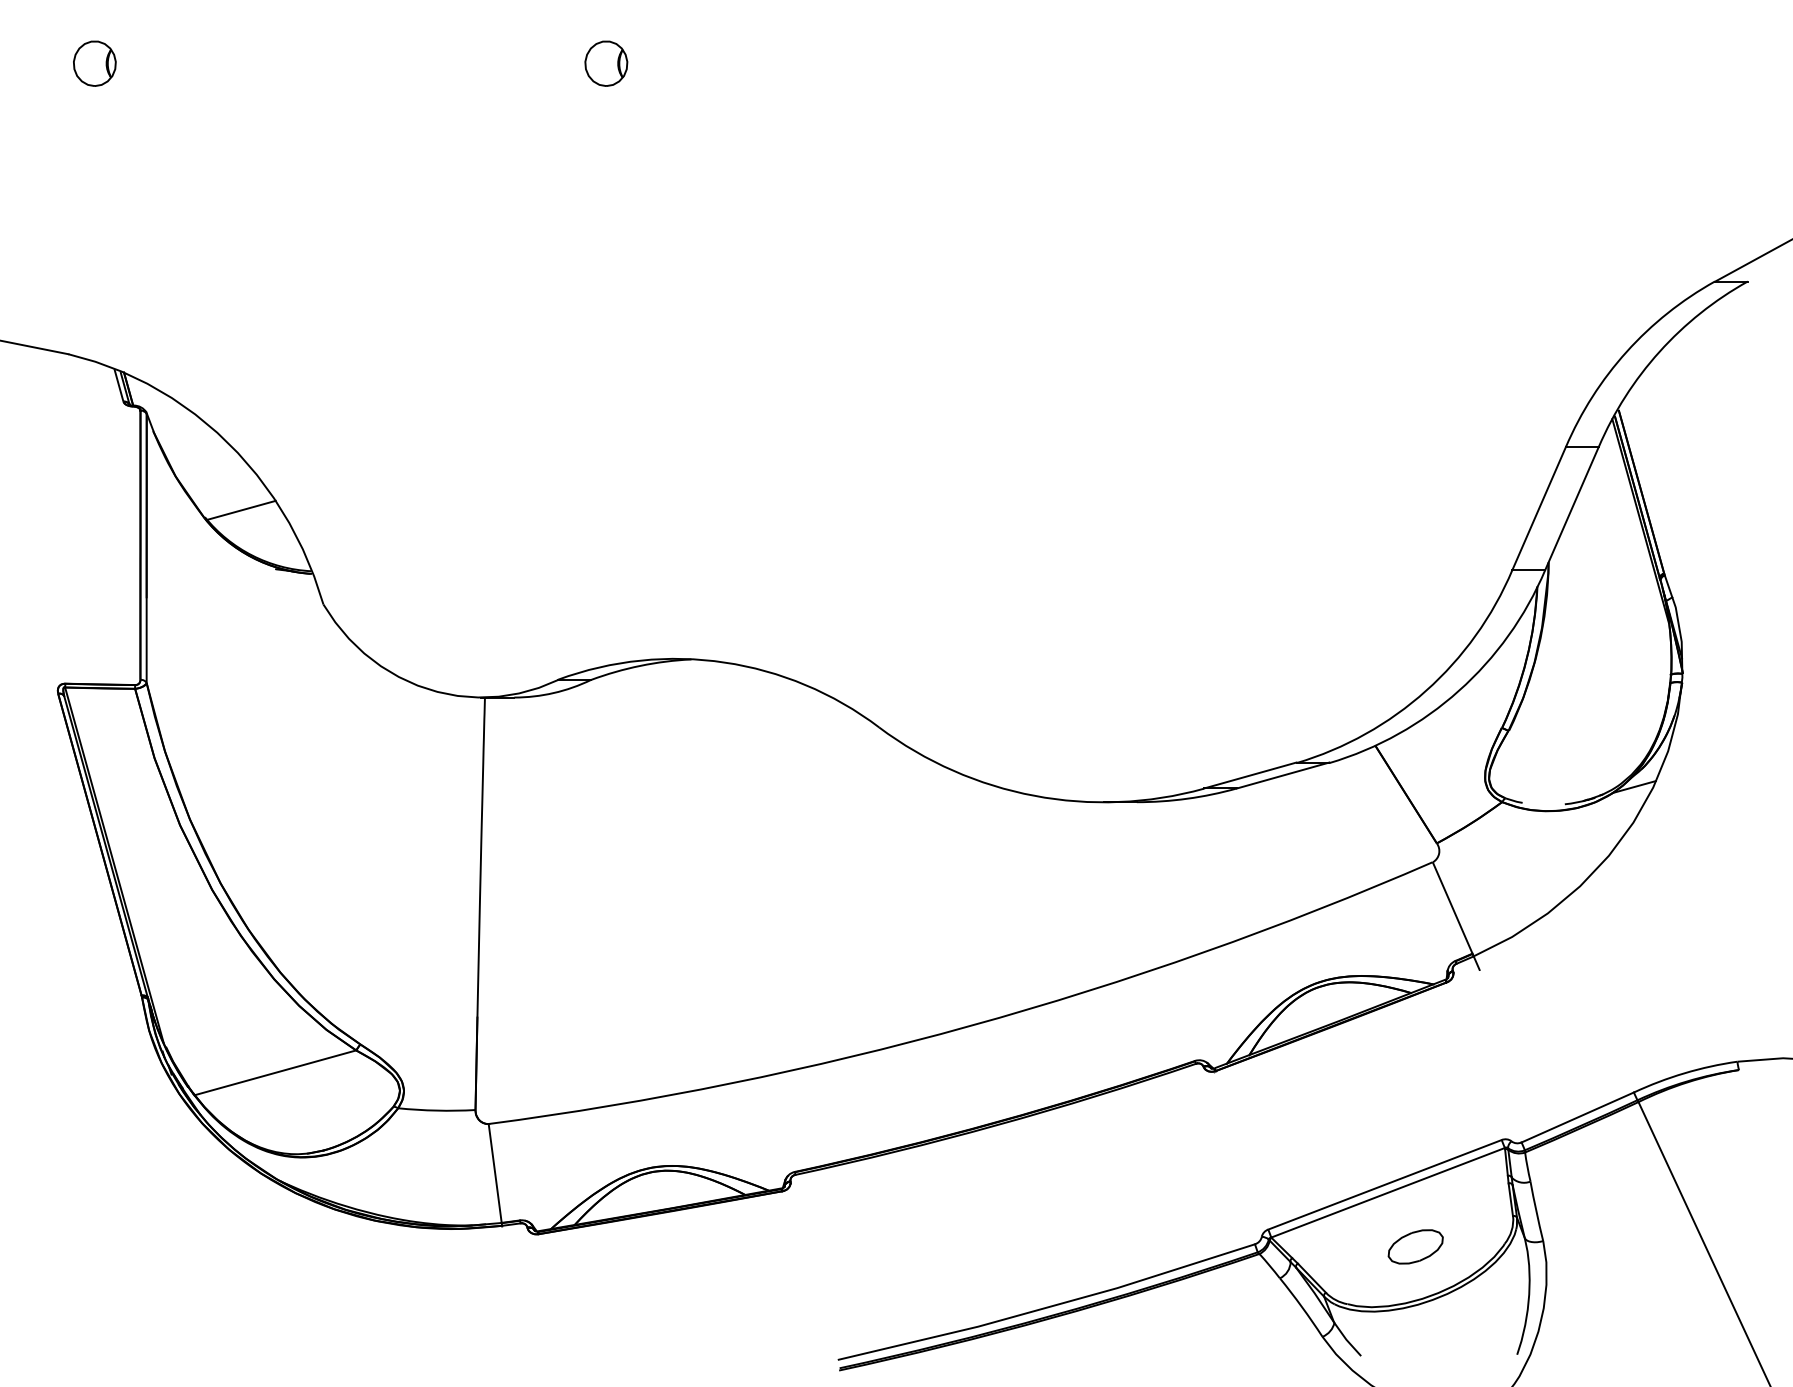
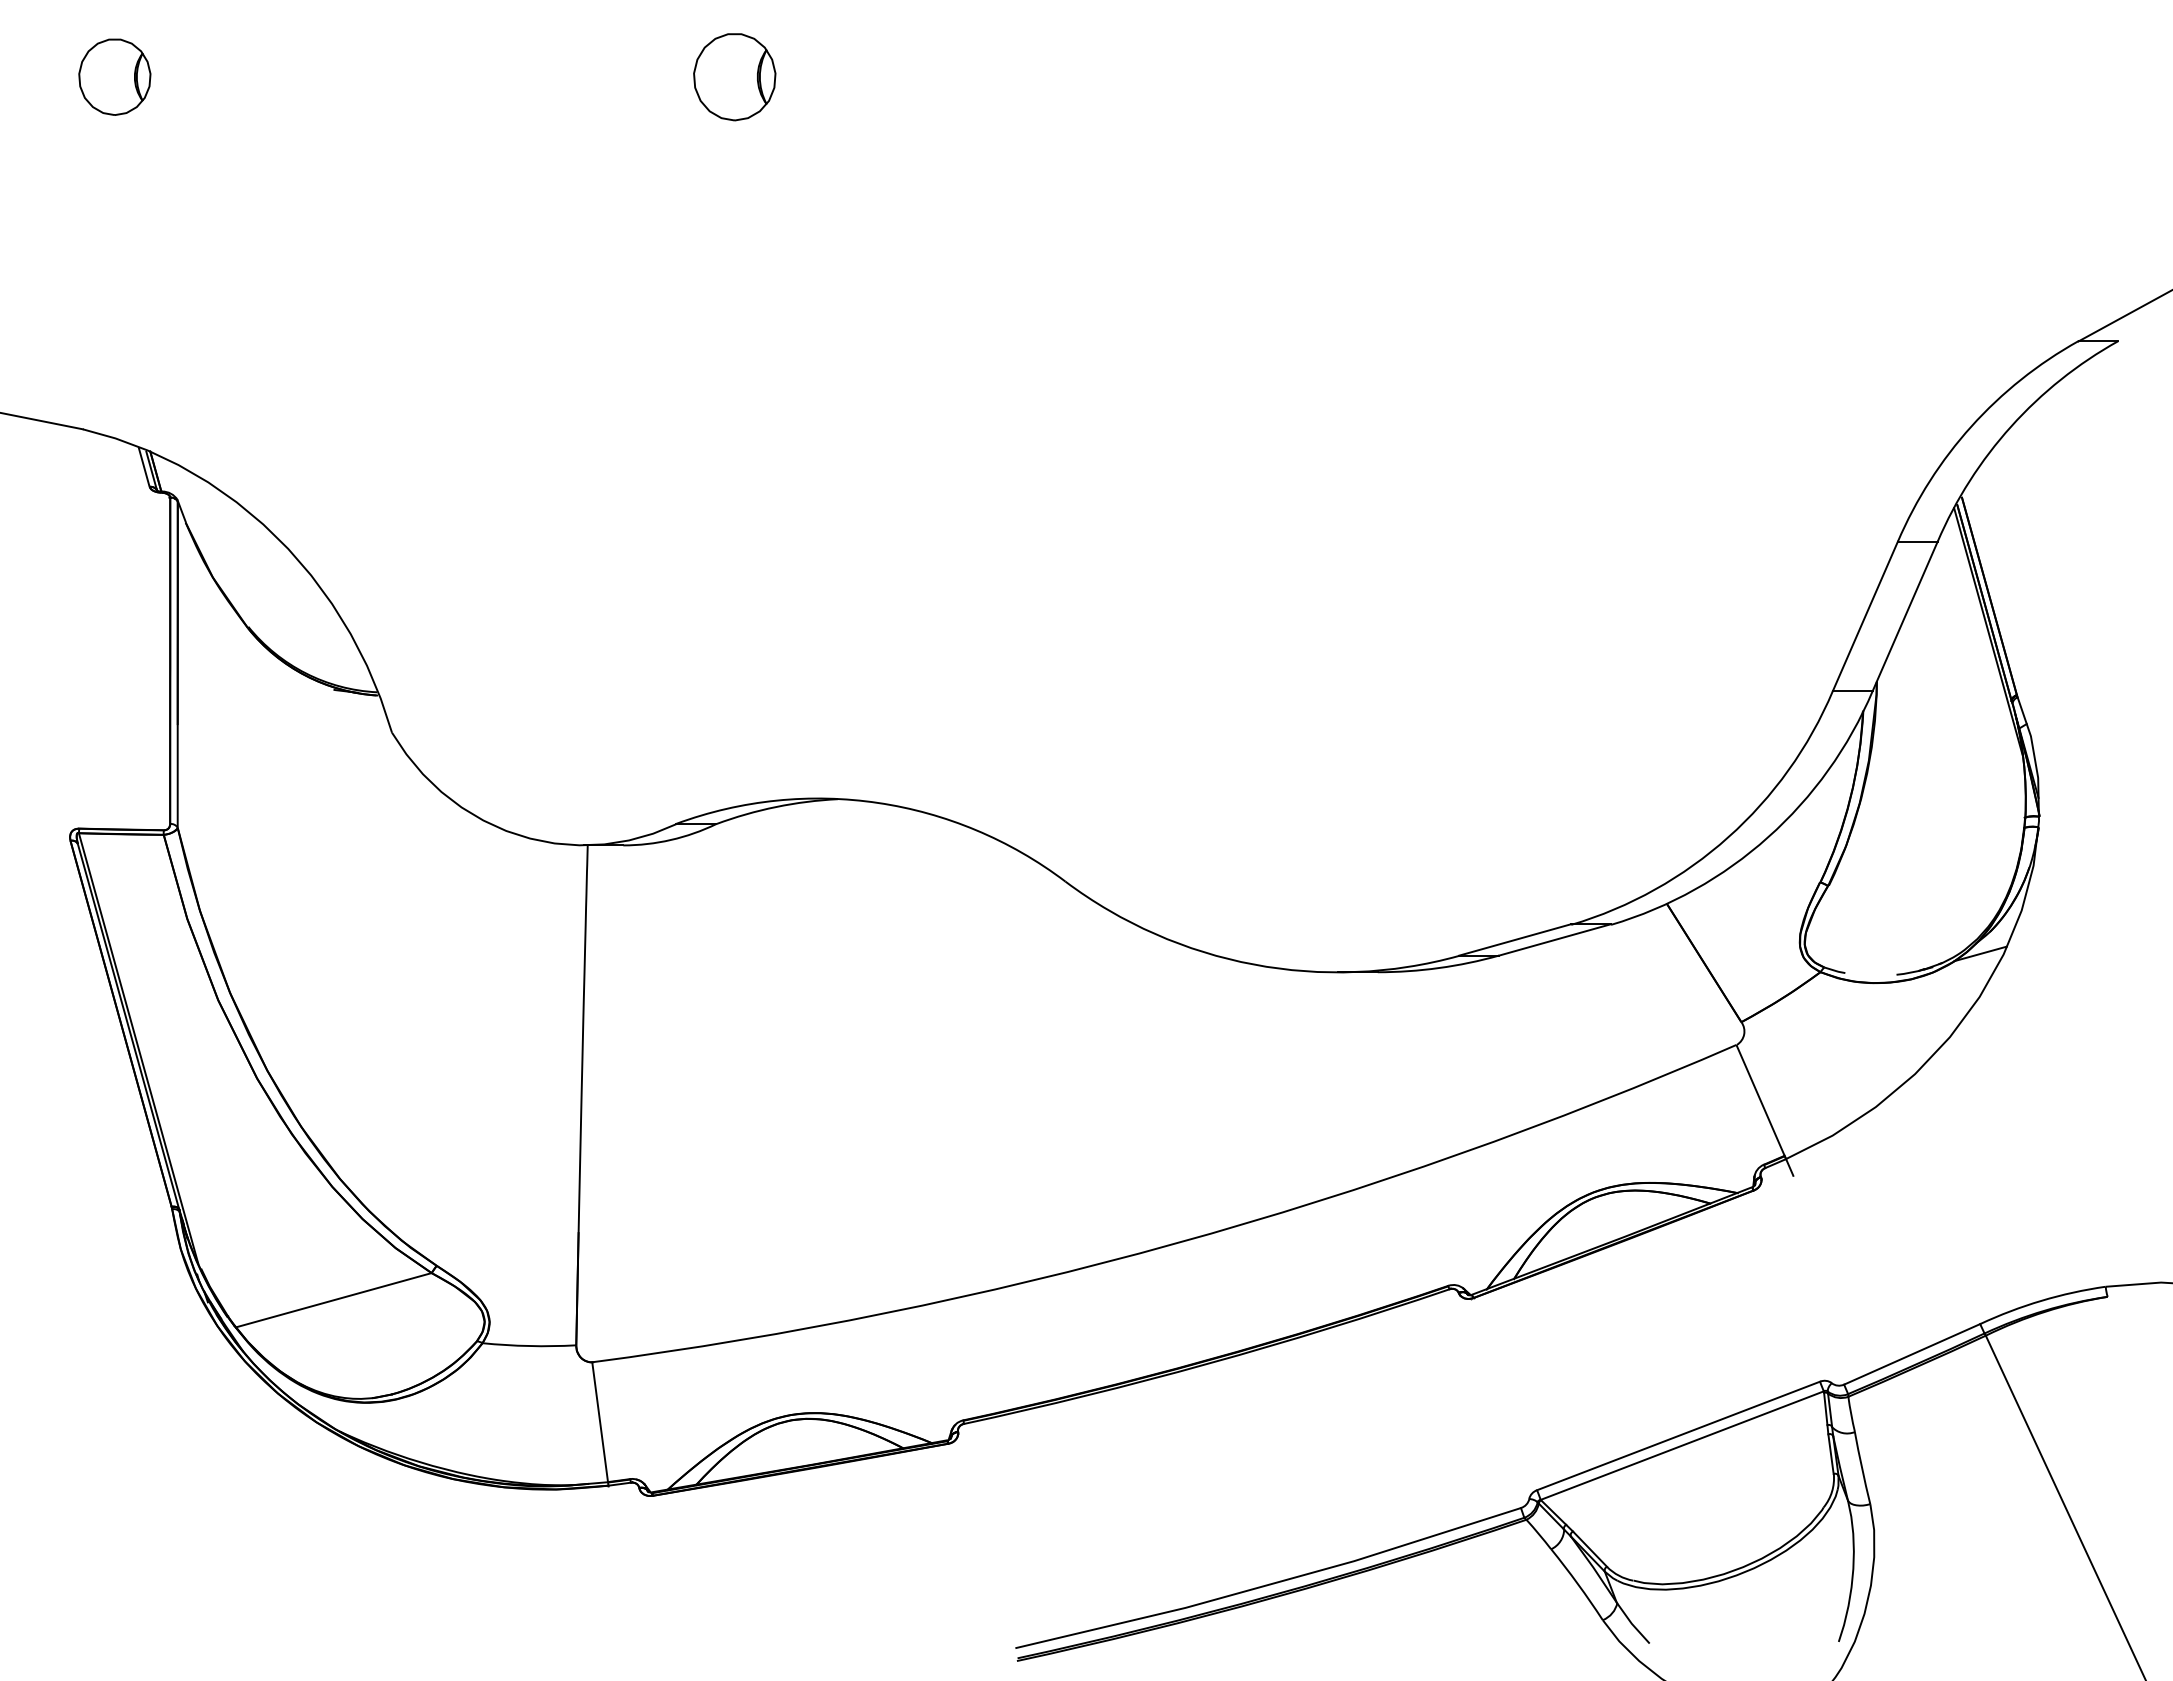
part: (94, 63) -> (114, 77), size x1.4
part: (606, 63) -> (734, 77), size x1.6
line: (241, 510) -> (292, 618), removed
part: (1415, 1247) -> (1715, 1511), removed

